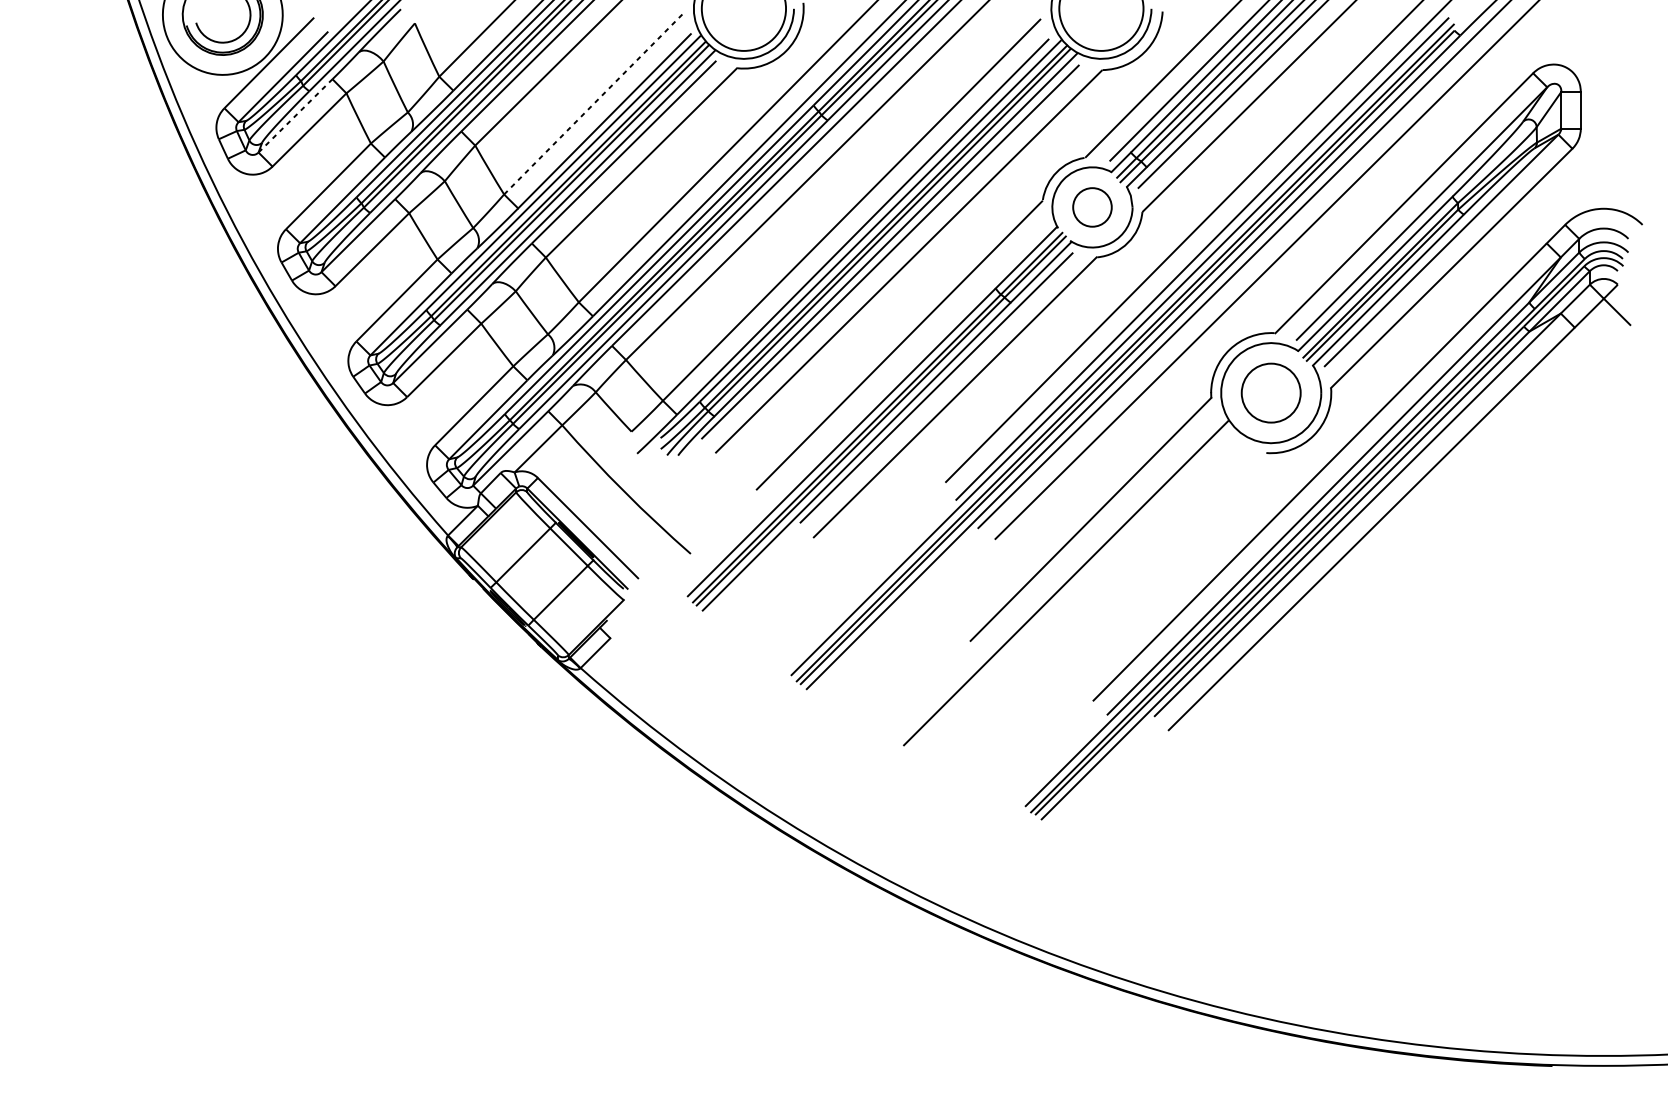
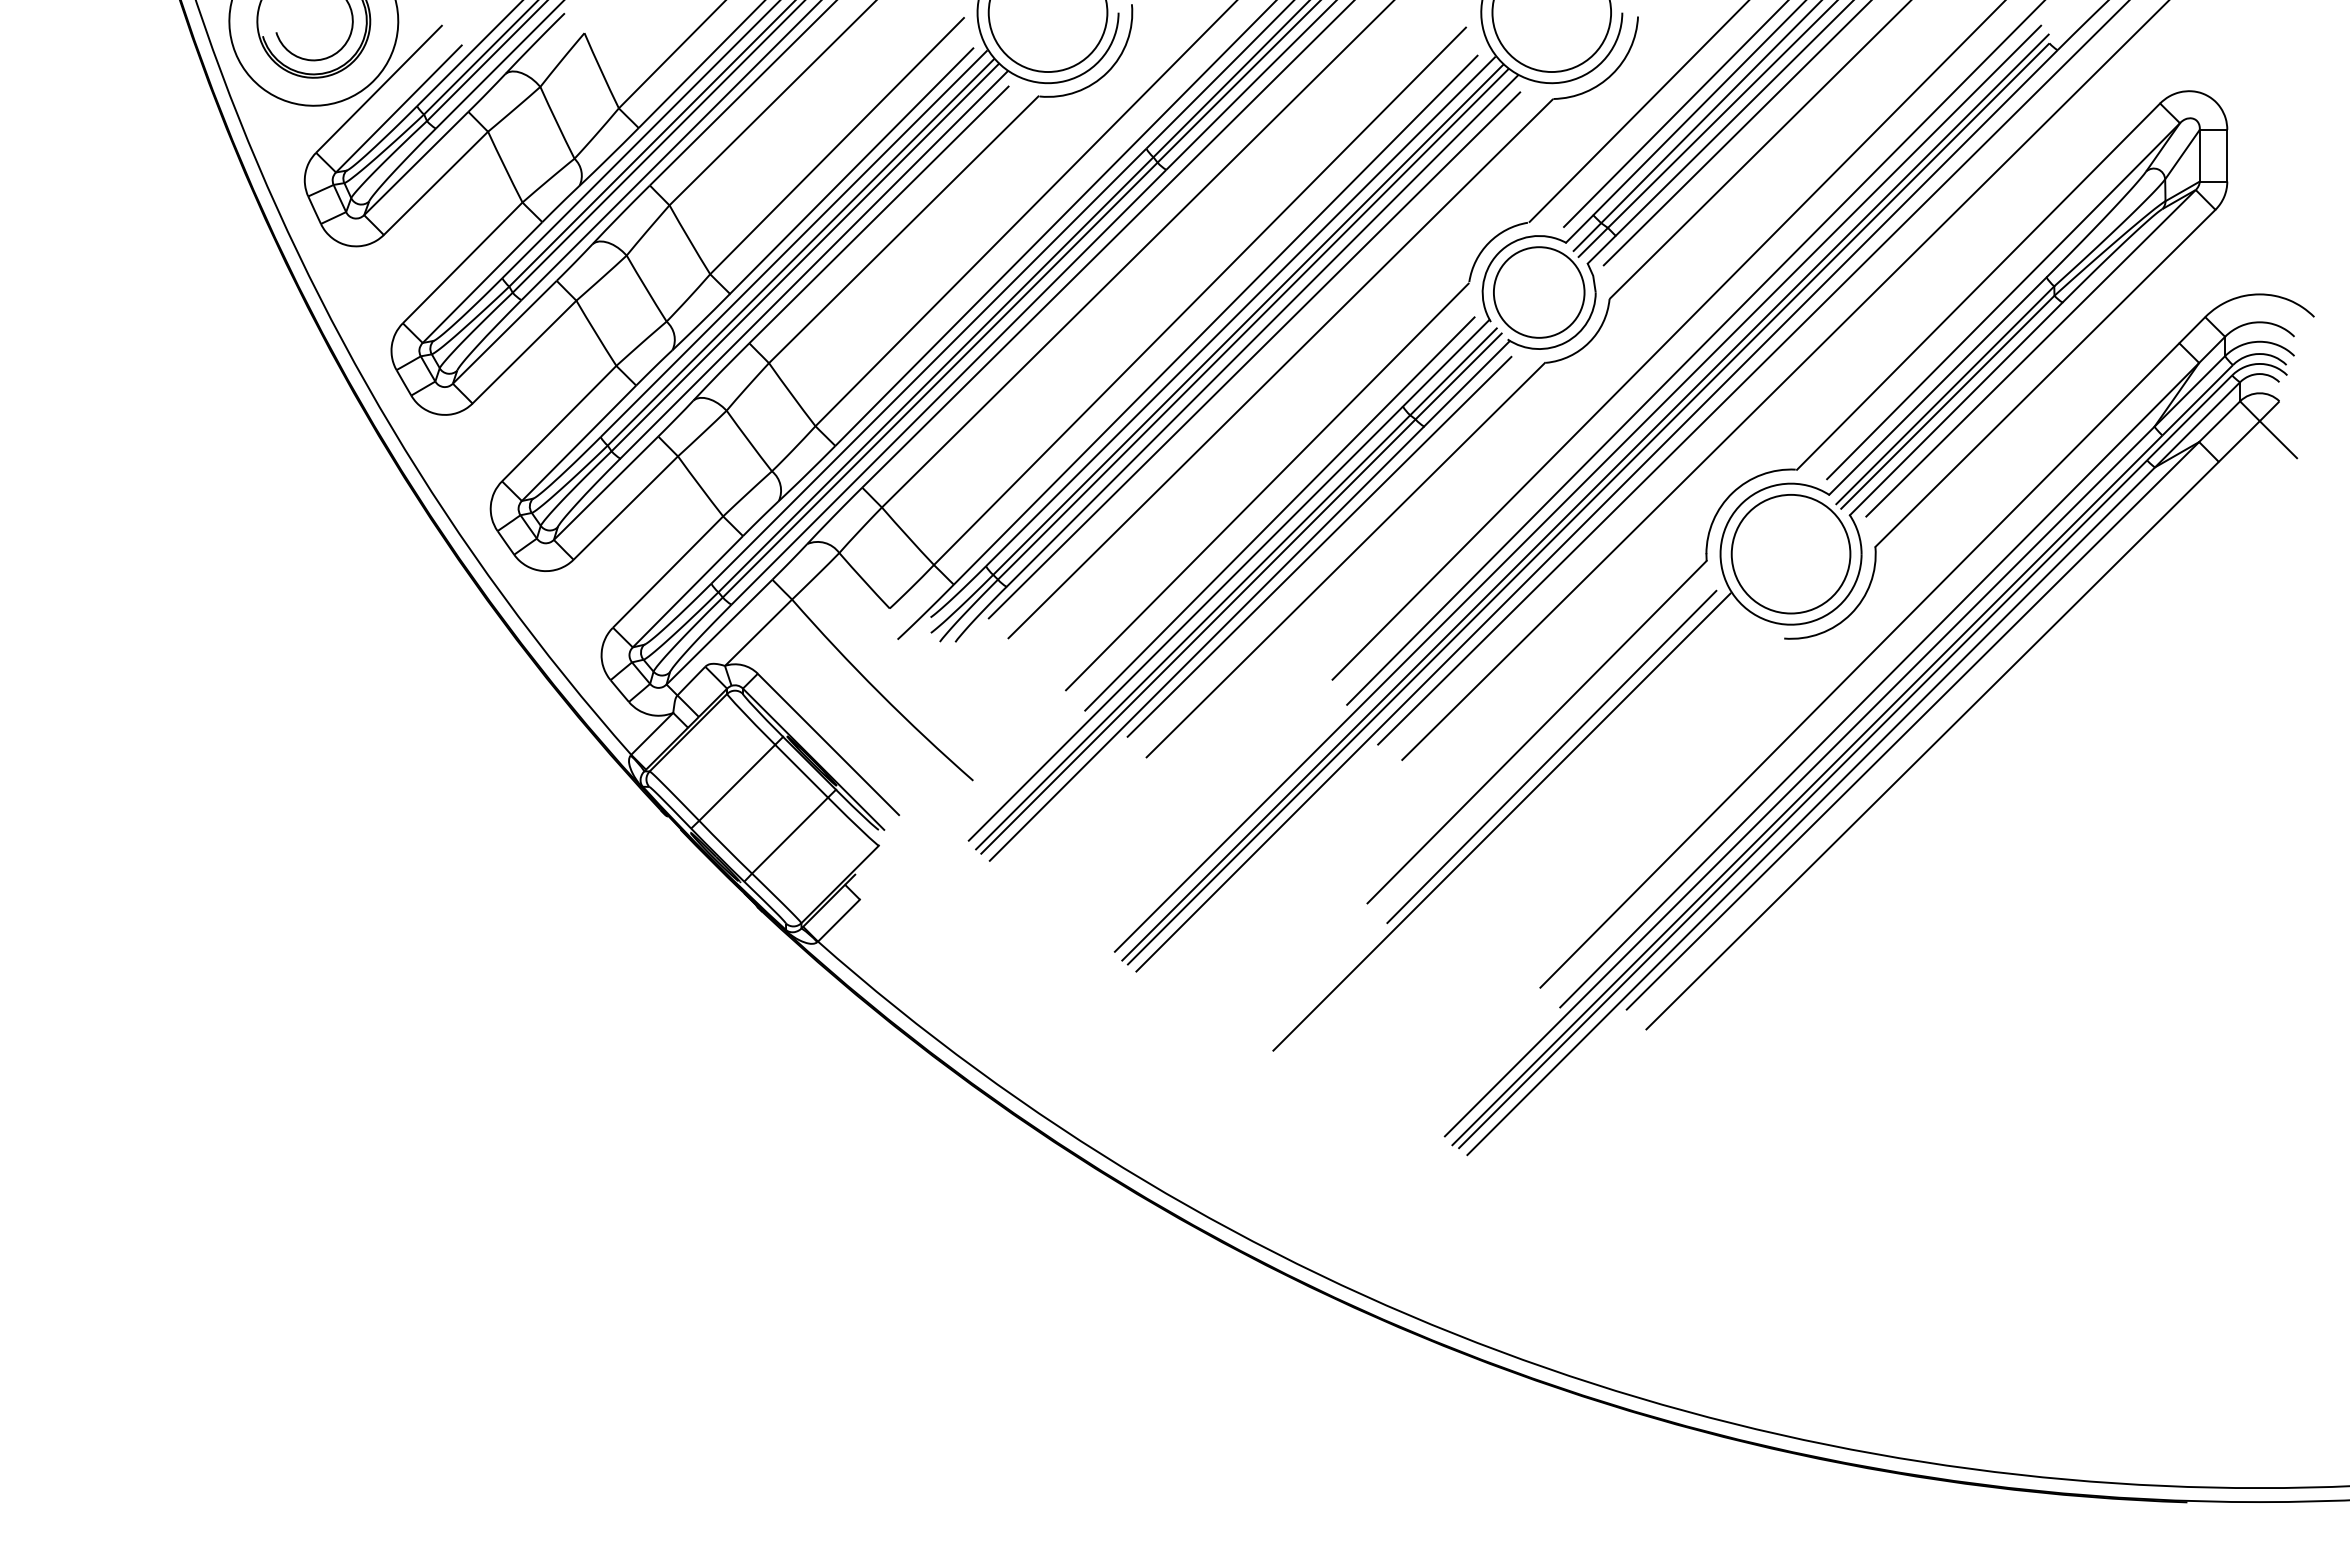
line: (594, 103) -> (837, 145), dashed -> solid
line: (294, 115) -> (415, 163), dashed -> solid
circle: (1091, 207) -> (1538, 292), size x1.67
line: (908, 364) -> (1279, 513), added
circle: (1270, 392) -> (1790, 553), size x1.43
line: (1101, 536) -> (1551, 756), added

